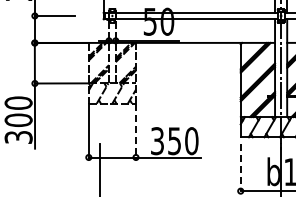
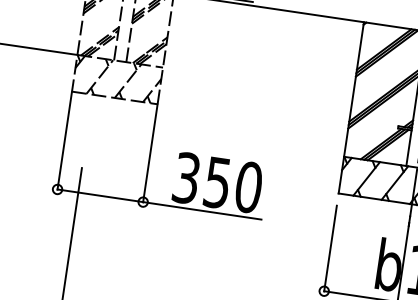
line: (135, 130) -> (149, 152), dashed -> solid
line: (240, 167) -> (330, 248), dashed -> solid

